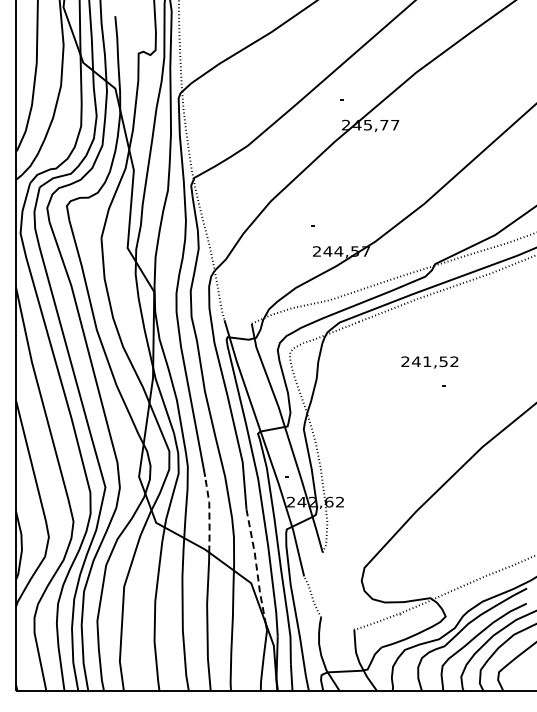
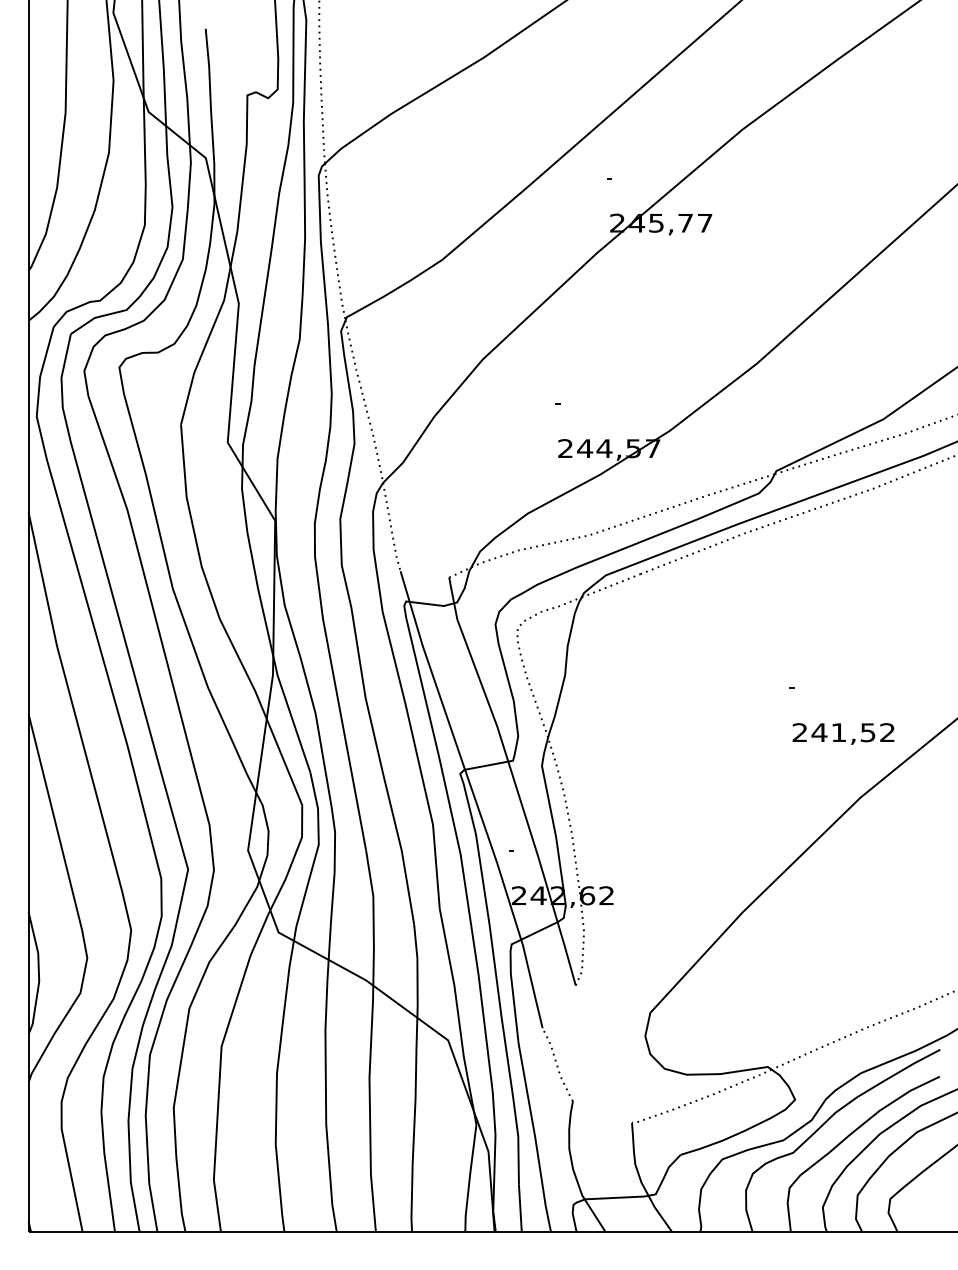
text: (429, 362) -> (842, 734), moved
line: (209, 514) -> (373, 917), dashed -> solid
line: (256, 566) -> (457, 1010), dashed -> solid

